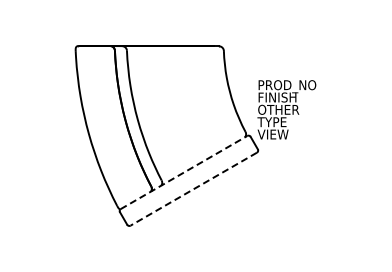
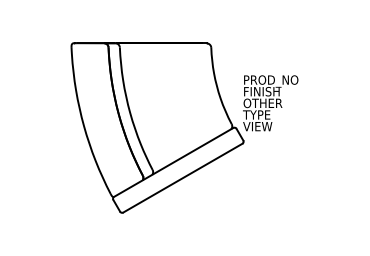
line: (184, 172) -> (174, 162), dashed -> solid
line: (193, 189) -> (182, 178), dashed -> solid

